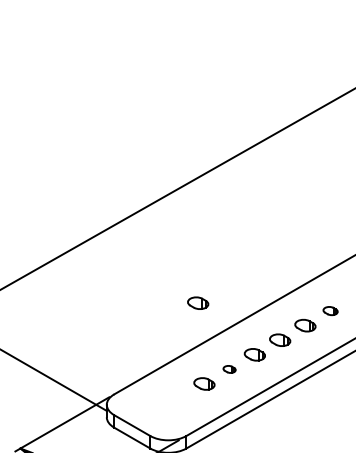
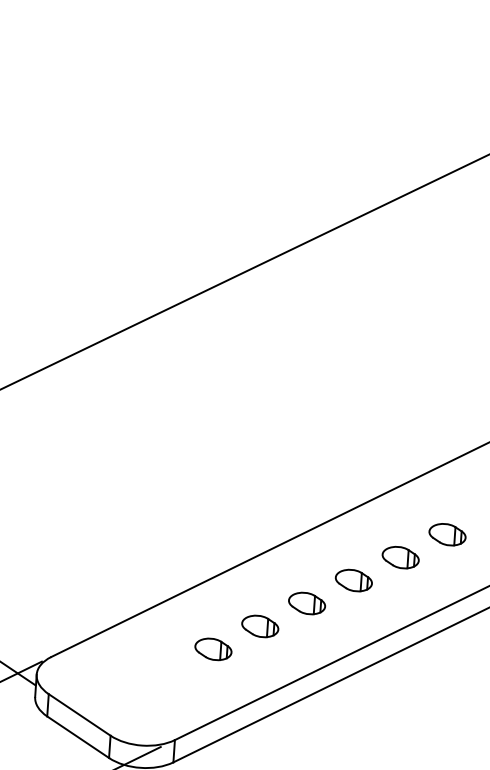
part: (198, 302) -> (212, 503), removed
part: (330, 310) -> (447, 533), size x1.43
part: (229, 369) -> (259, 626), size x1.67

